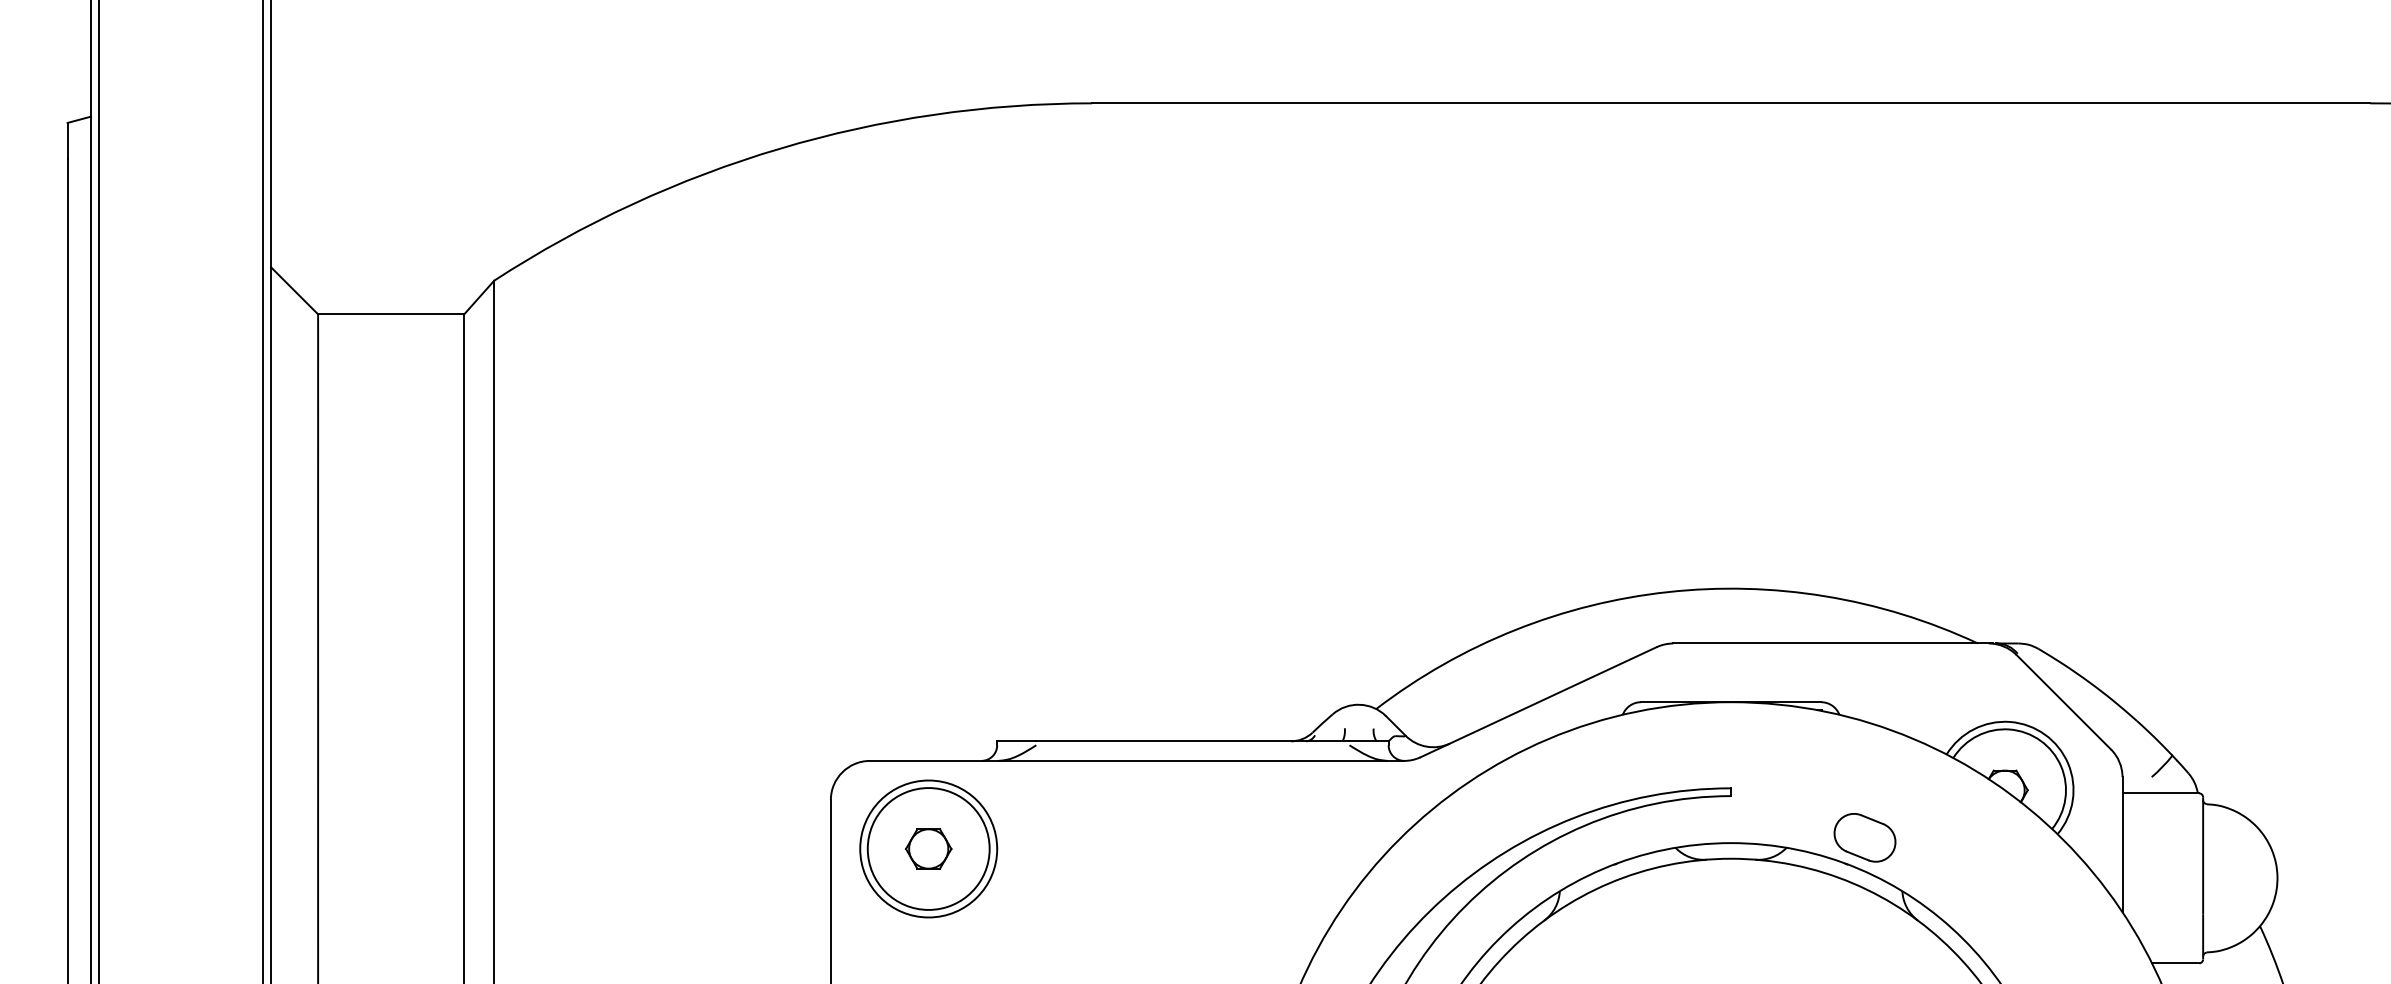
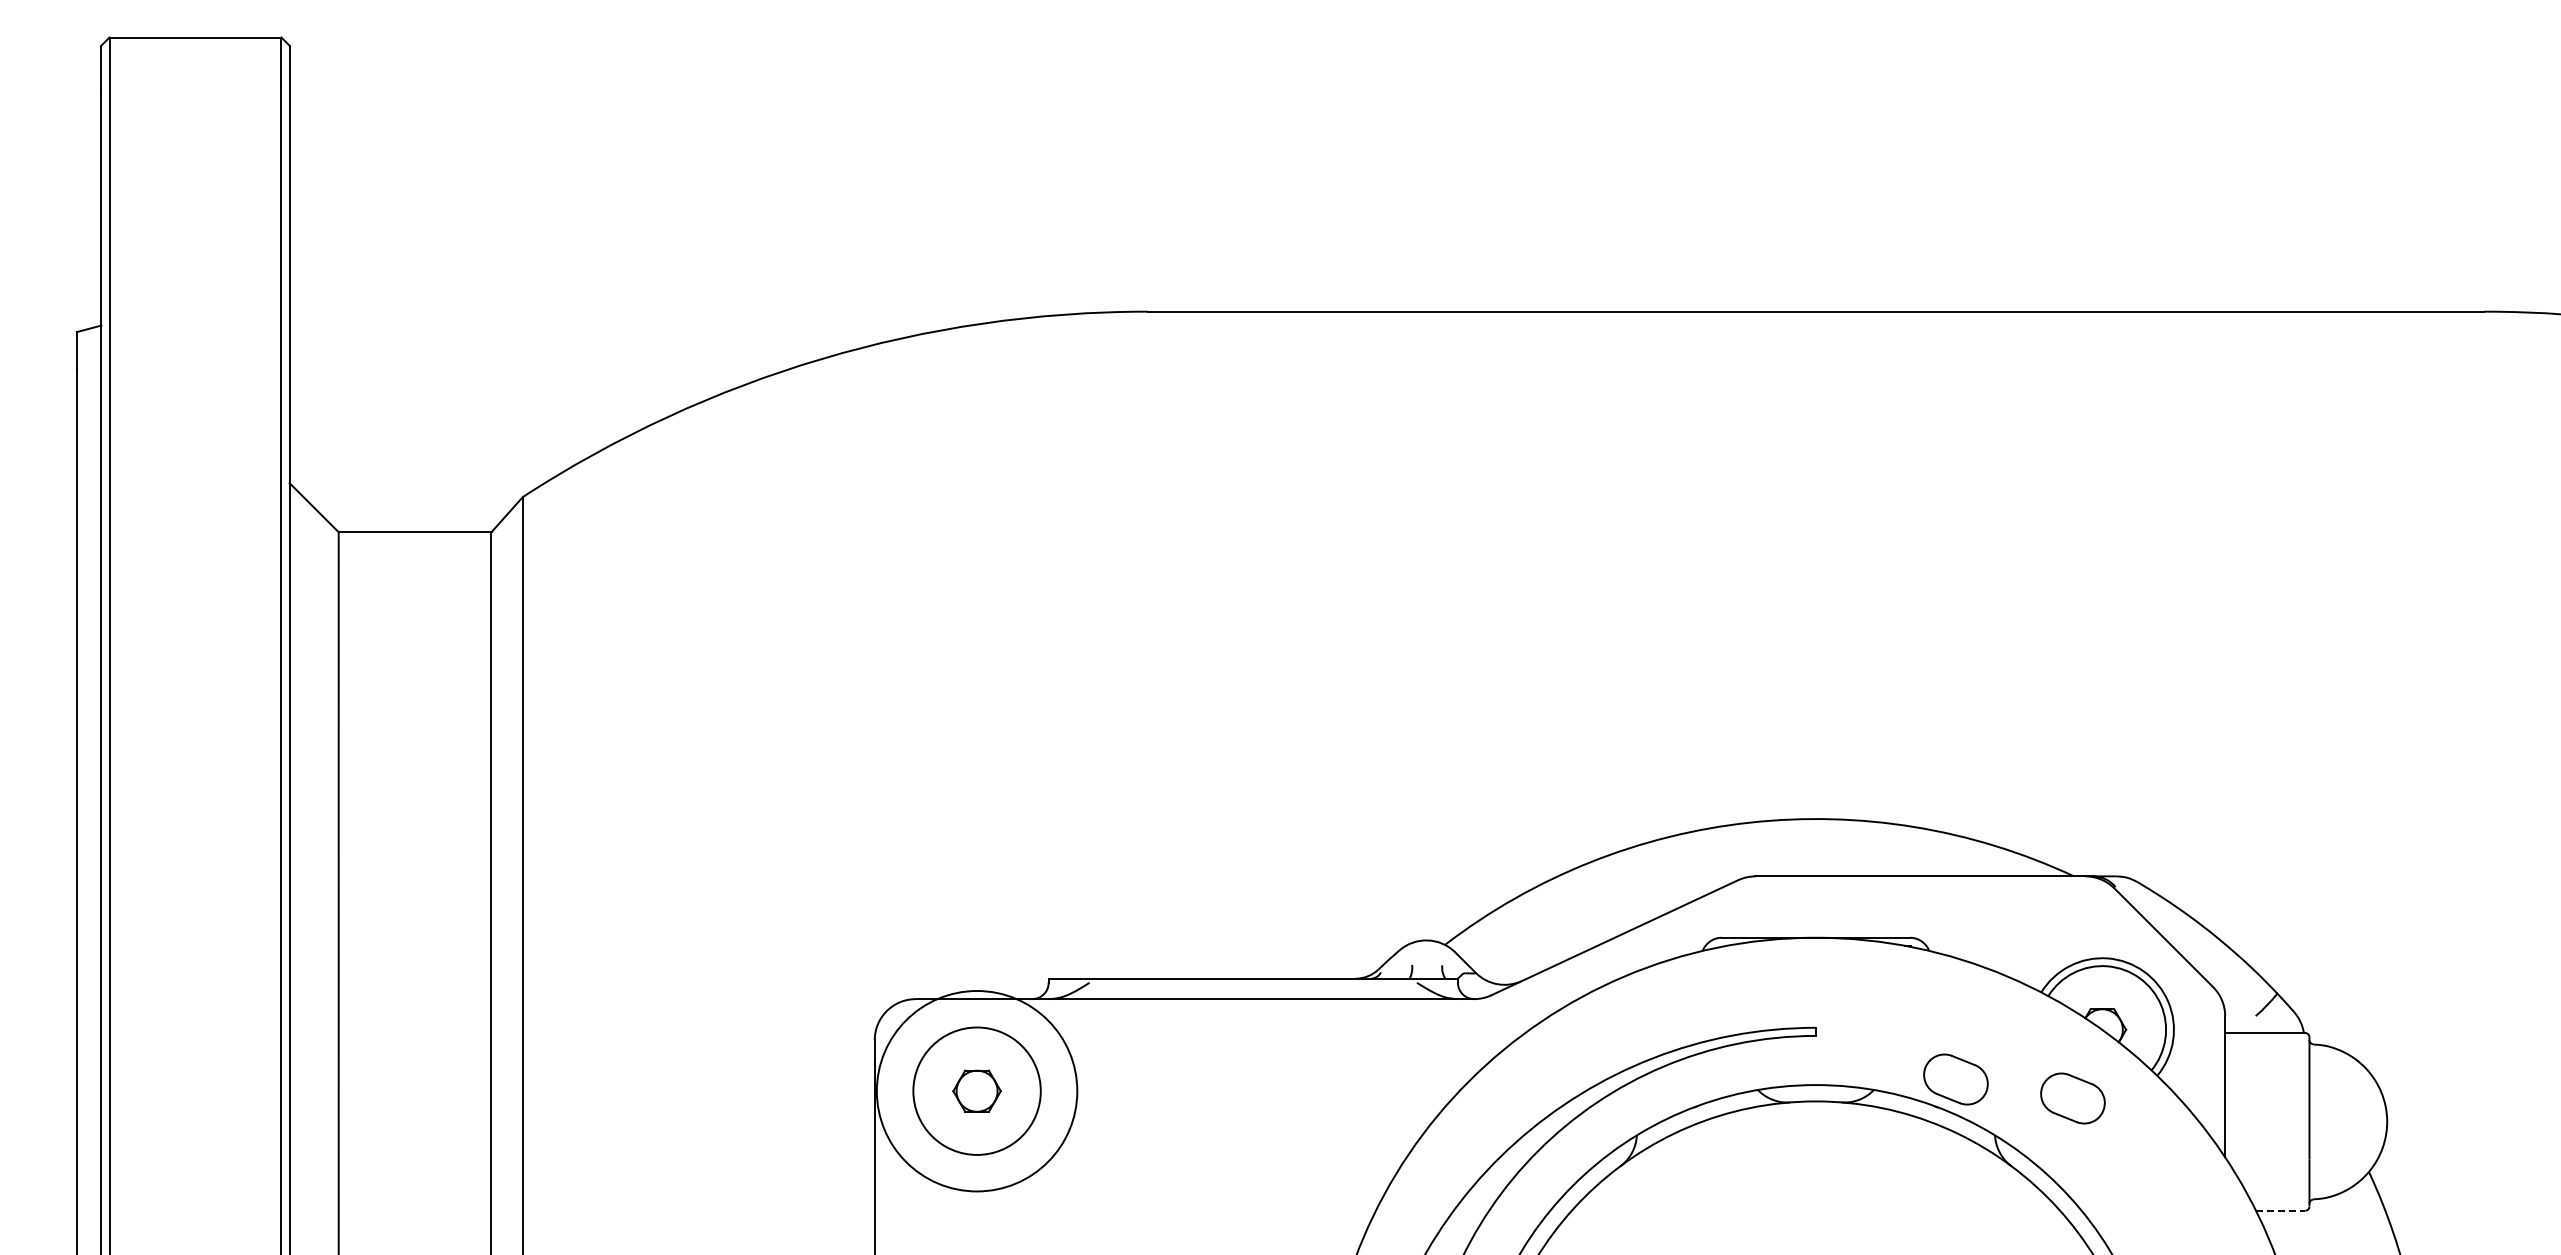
circle: (928, 848) -> (976, 1090), size x1.4
part: (1976, 855) -> (2072, 1098), added
line: (2175, 963) -> (2280, 1210), solid -> dashed

